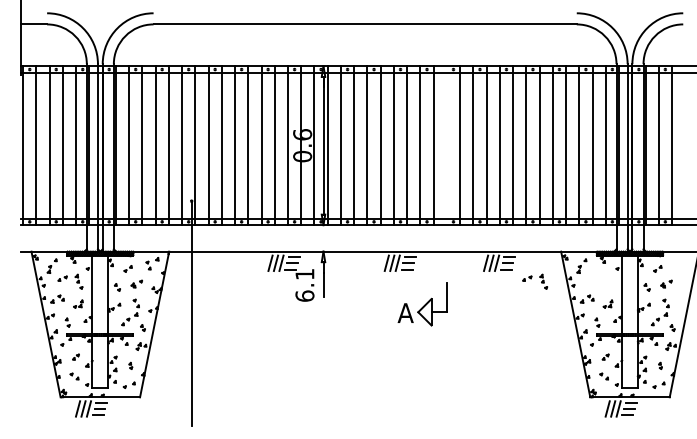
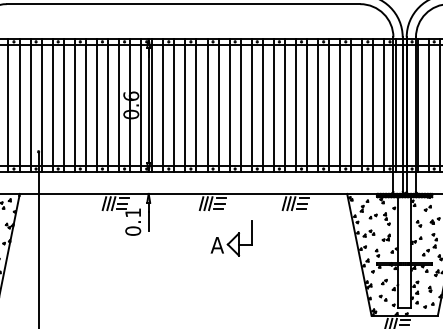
line: (446, 145) -> (251, 105), added
part: (535, 281) -> (380, 218), moved
text: (304, 295) -> (132, 230), 6.1 -> 0.1

